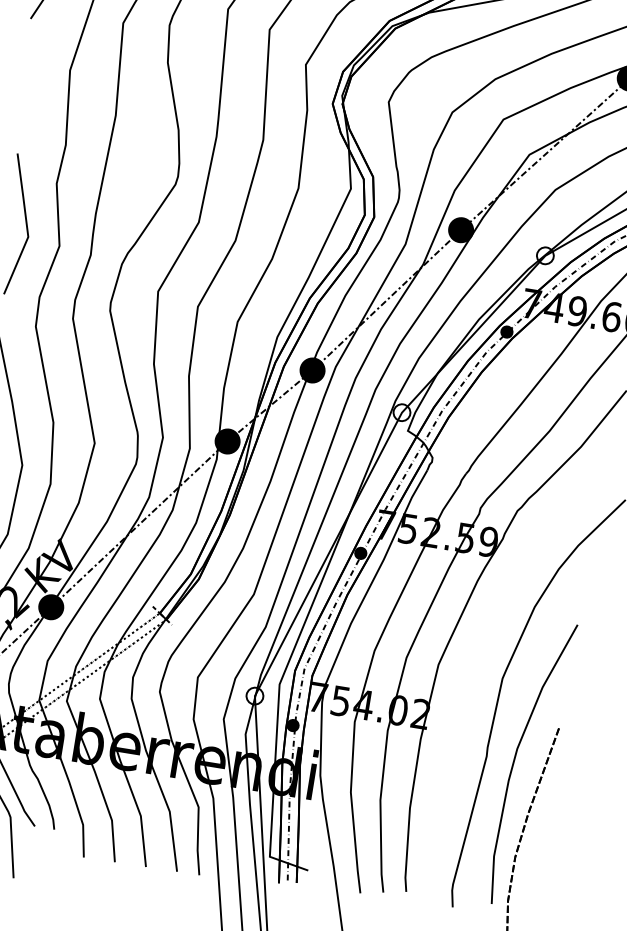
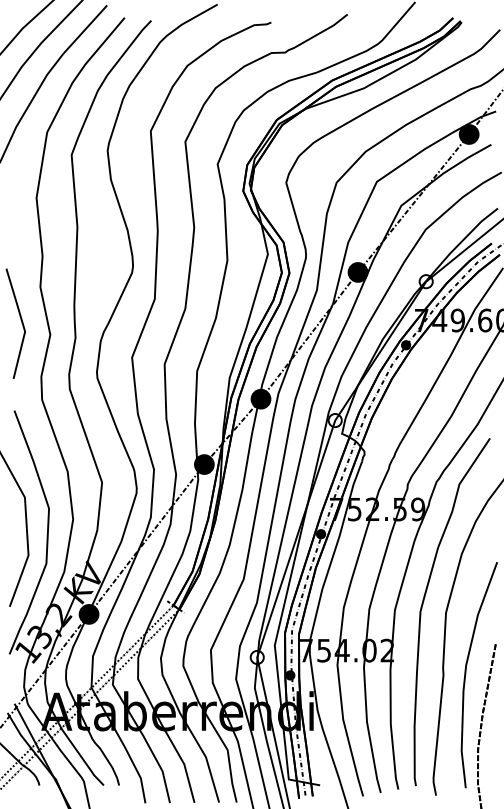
curve: (475, 664) -> (423, 605), added

